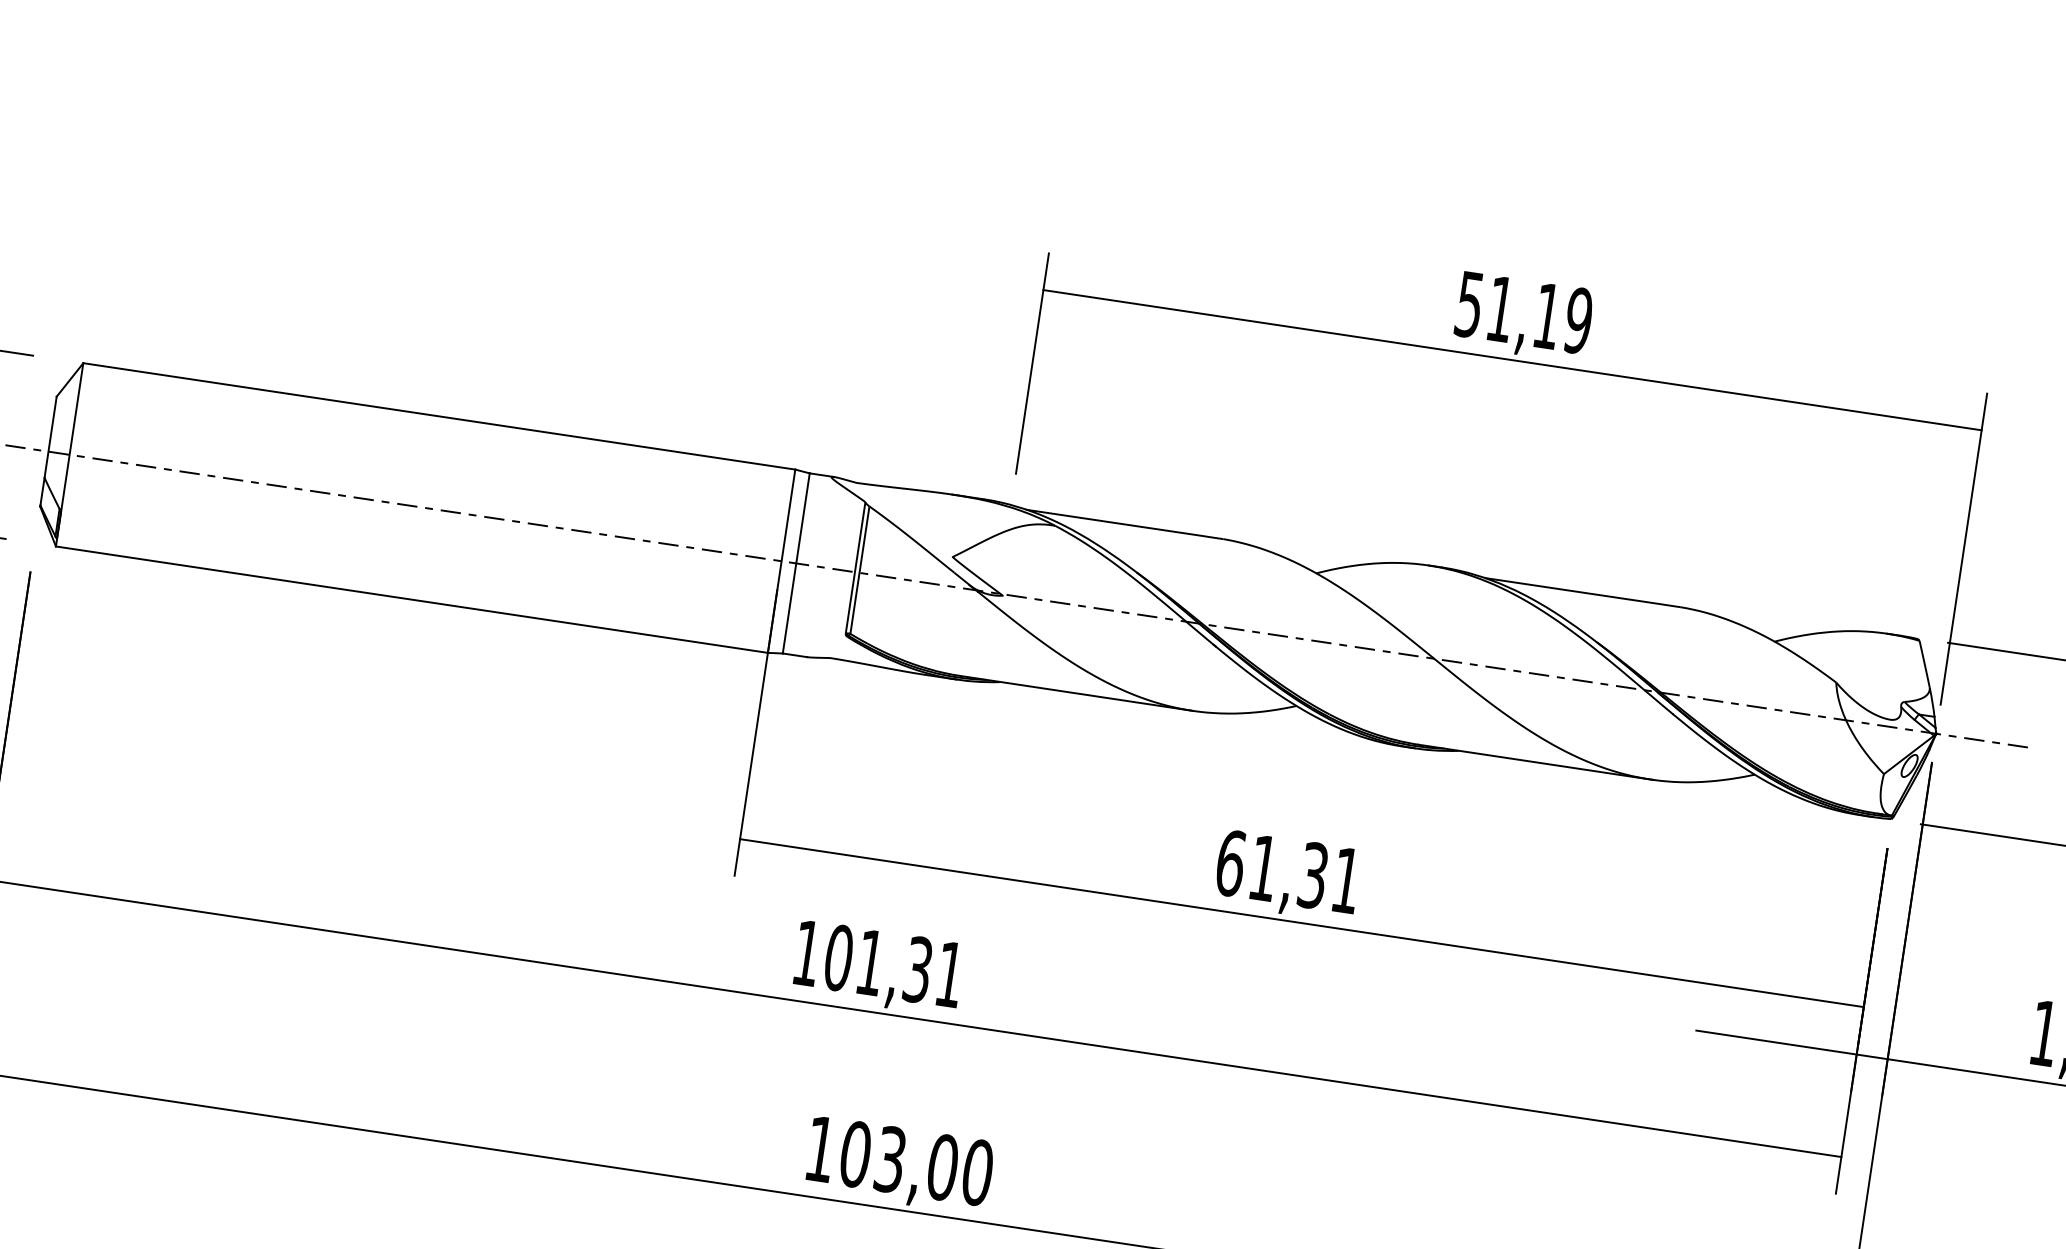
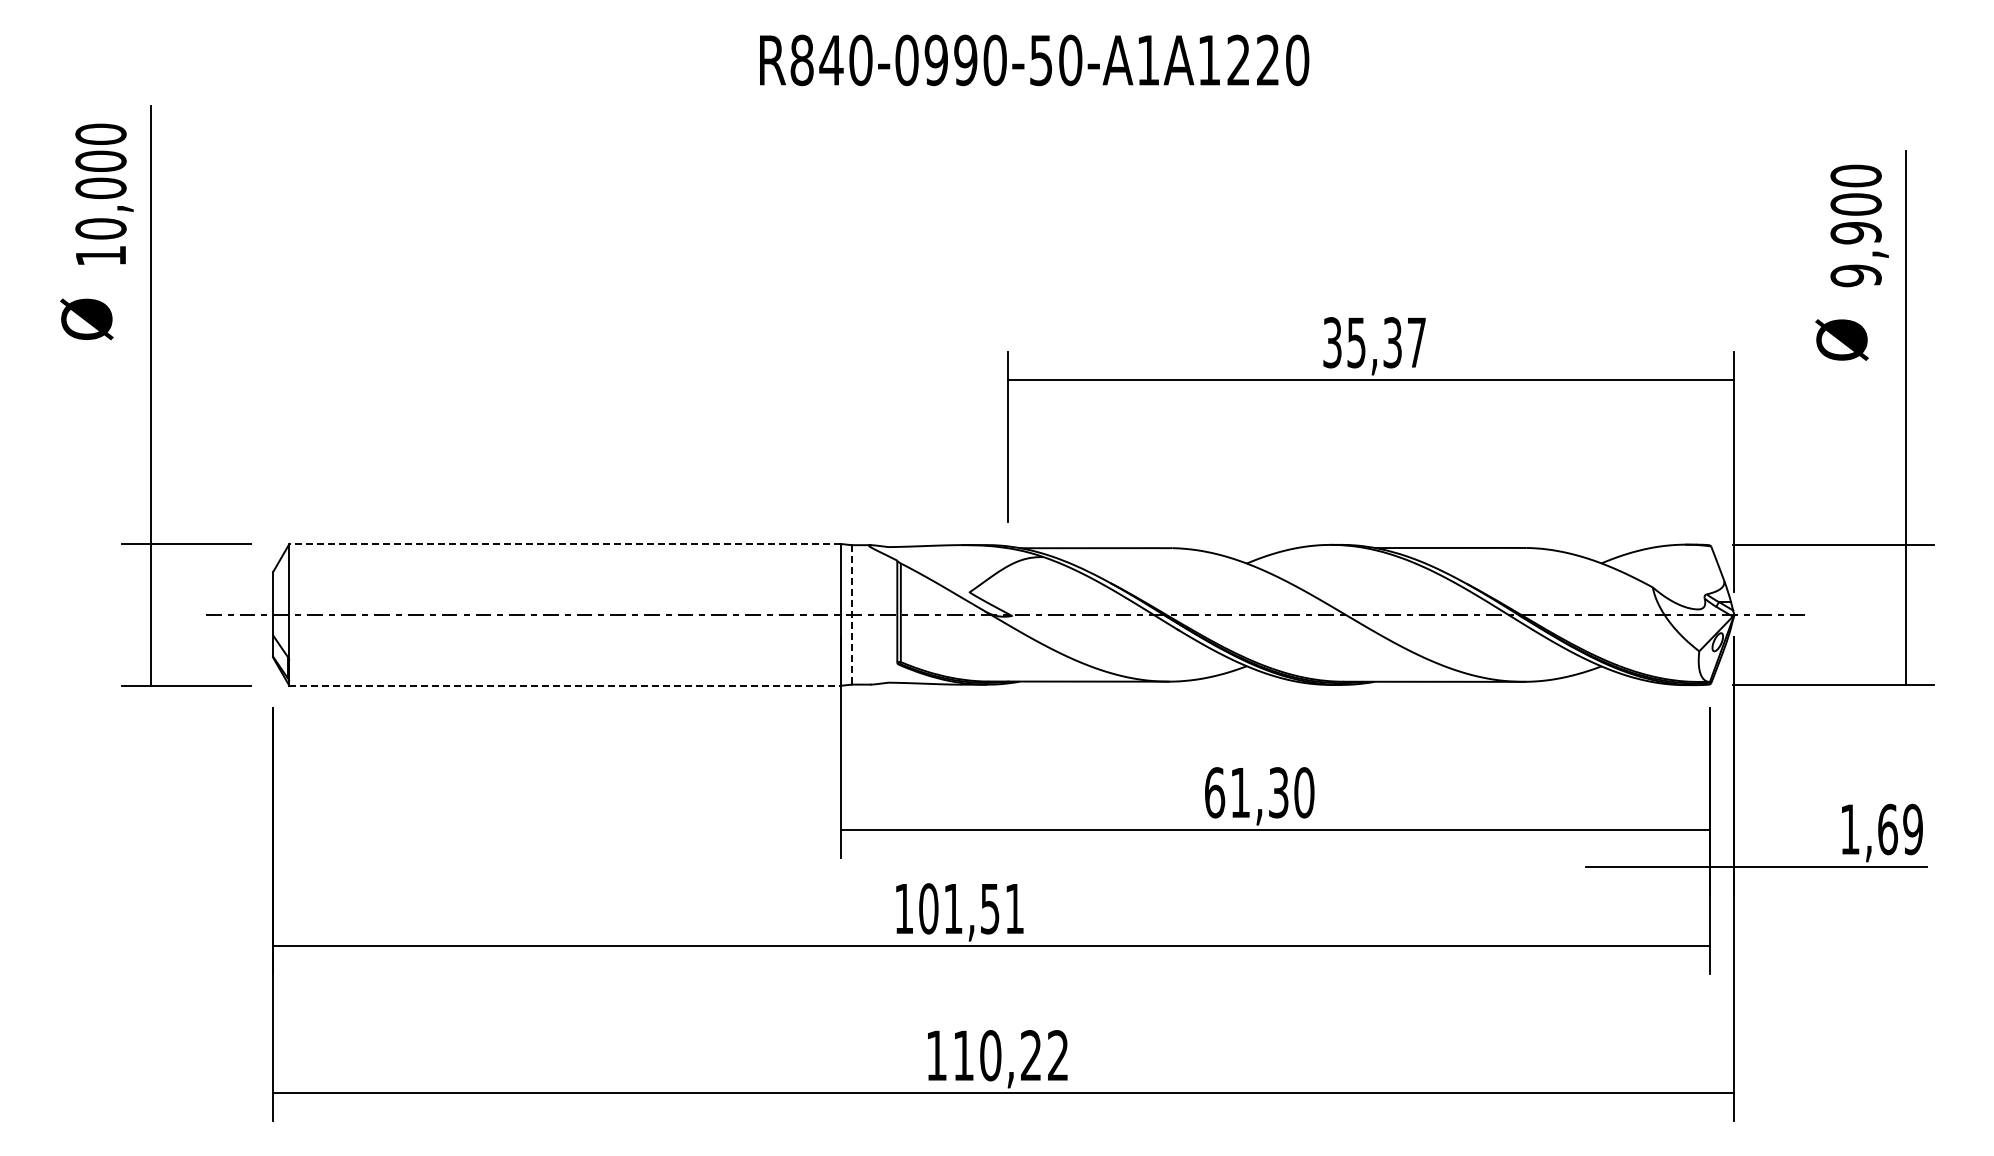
text: (1524, 312) -> (1374, 342), 51,19 -> 35,37
line: (438, 415) -> (564, 543), solid -> dashed
line: (795, 562) -> (851, 614), solid -> dashed
line: (411, 599) -> (564, 685), solid -> dashed
text: (1346, 880) -> (1304, 792), 61,31 -> 61,30
text: (918, 969) -> (990, 908), 101,31 -> 101,51
text: (916, 1163) -> (1010, 1055), 103,00 -> 110,22

